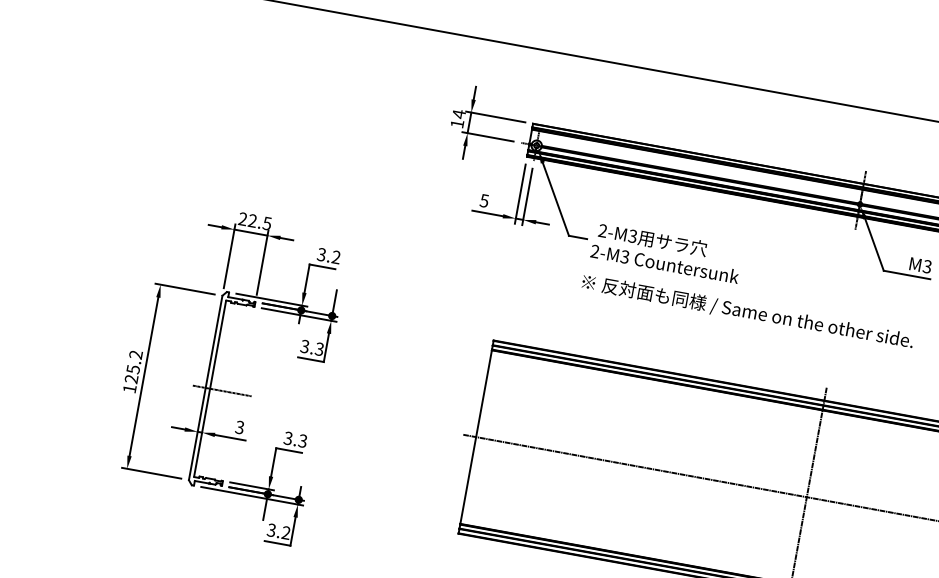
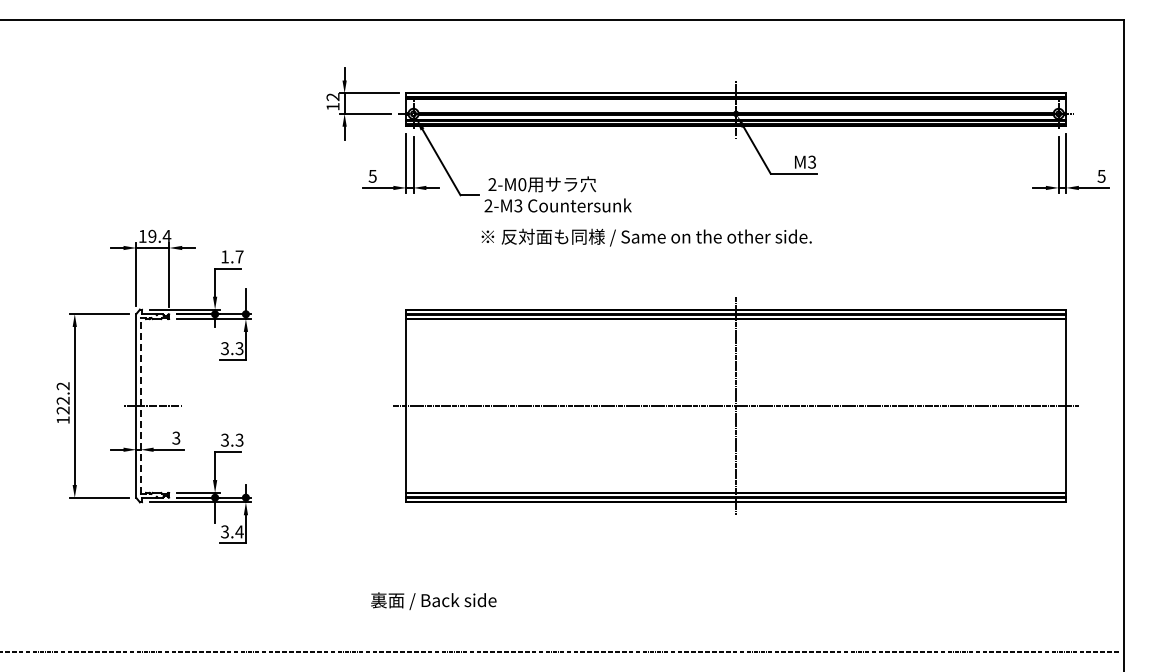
text: (458, 113) -> (332, 96), 14 -> 12
text: (254, 220) -> (154, 235), 22.5 -> 19.4
text: (633, 236) -> (522, 184), 2-M3 -> 2-M0
text: (329, 255) -> (232, 256), 3.2 -> 1.7
text: (132, 369) -> (62, 400), 125.2 -> 122.2
line: (209, 388) -> (140, 405), solid -> dashed
text: (286, 532) -> (239, 531), 3.2 -> 3.4

